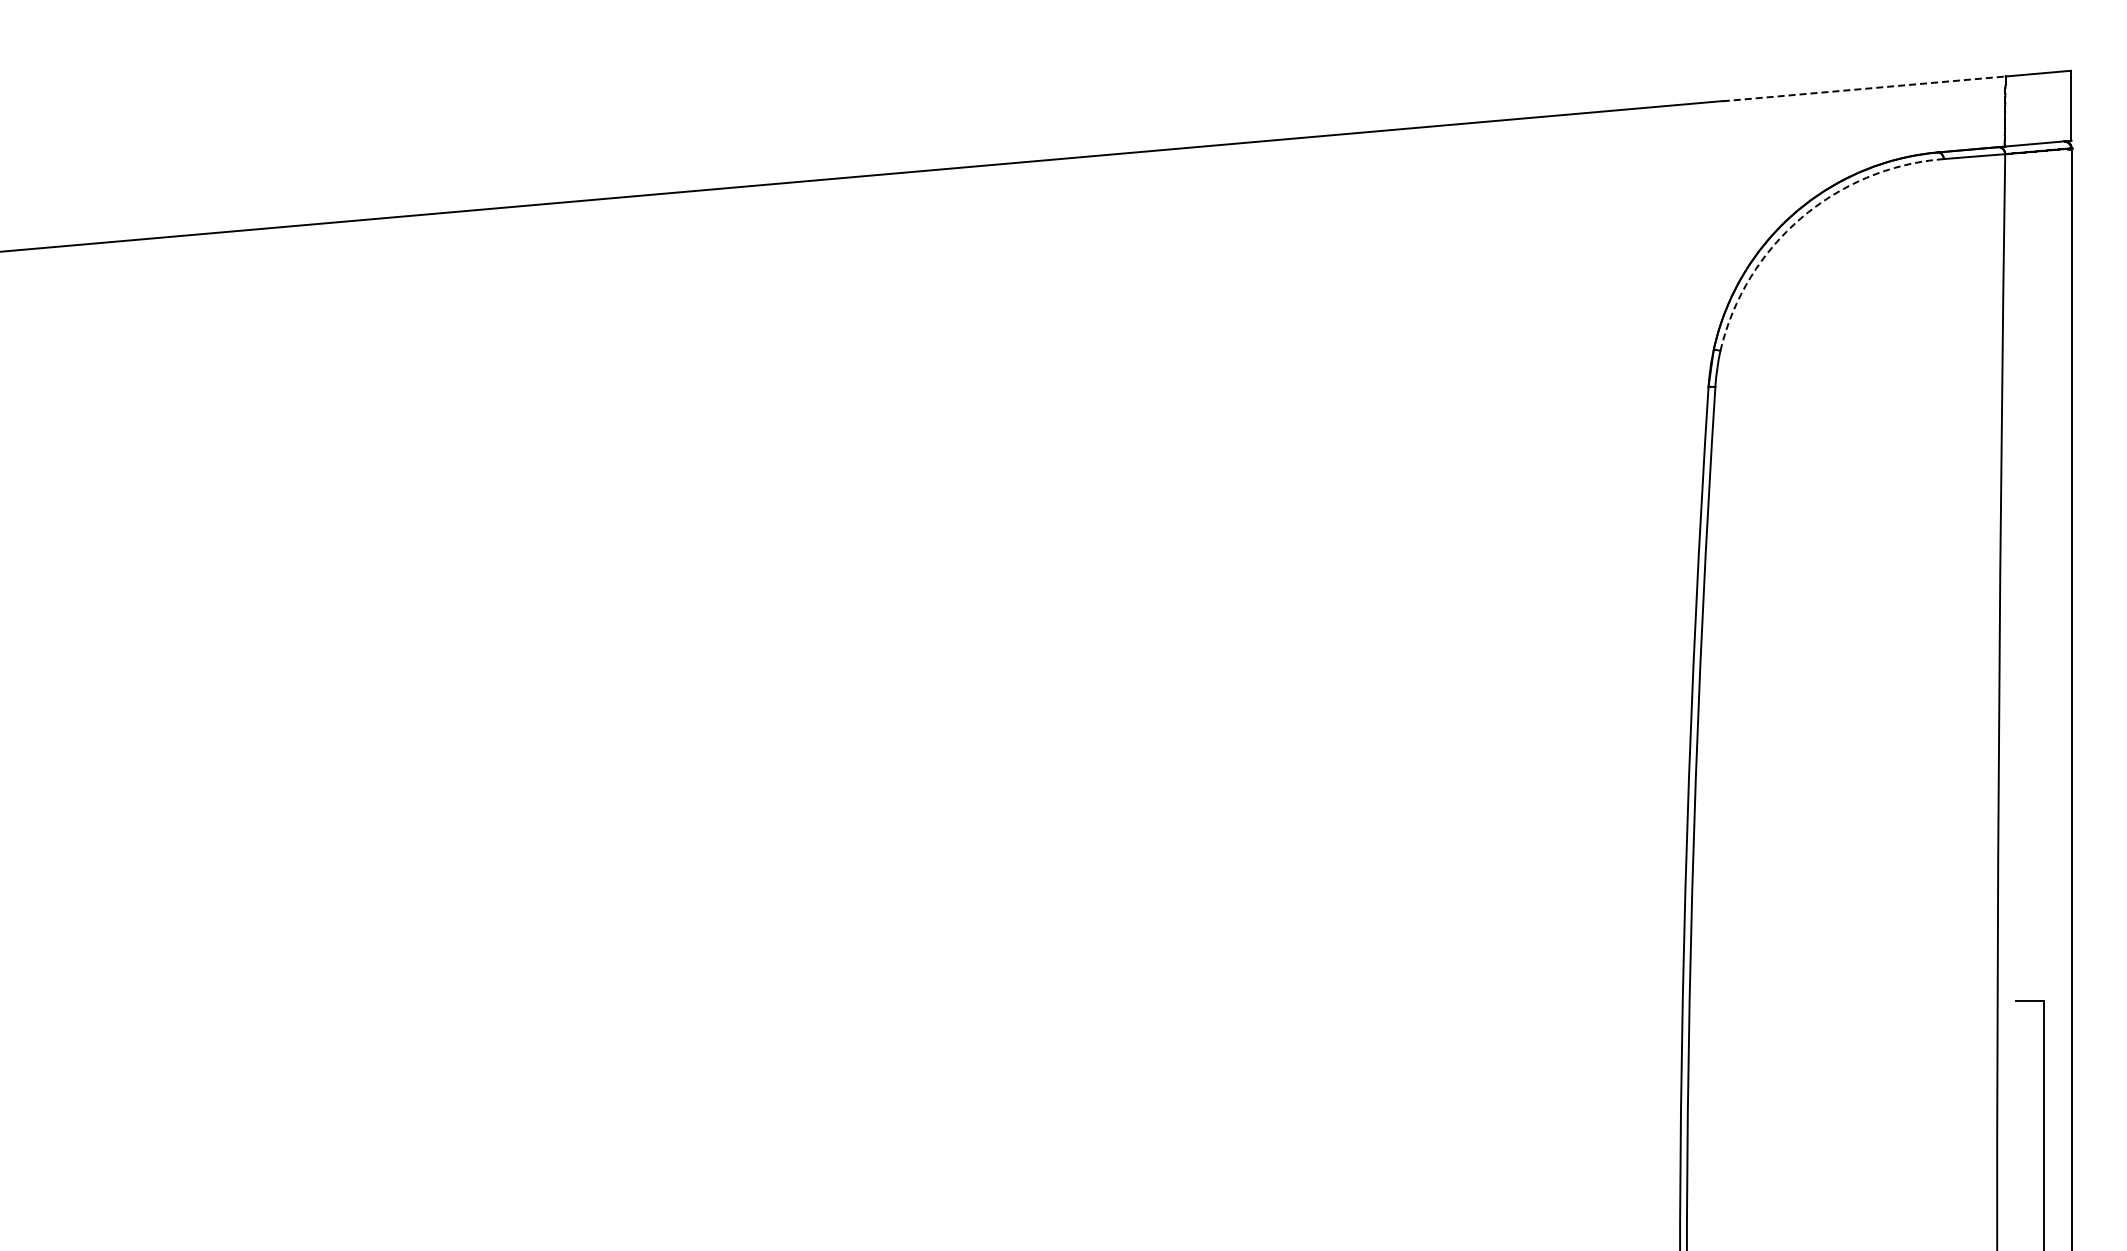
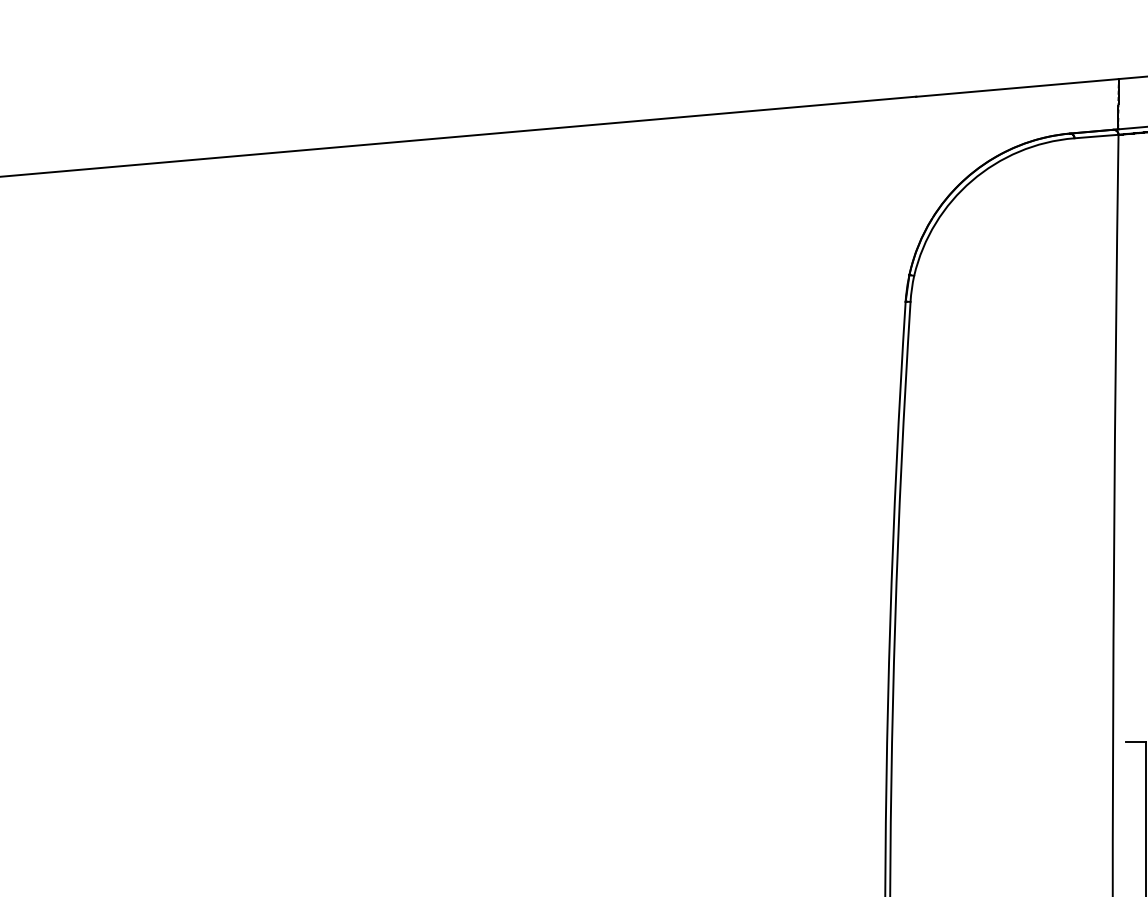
line: (1864, 88) -> (1017, 87), dashed -> solid
arc: (1800, 218) -> (971, 180), dashed -> solid

